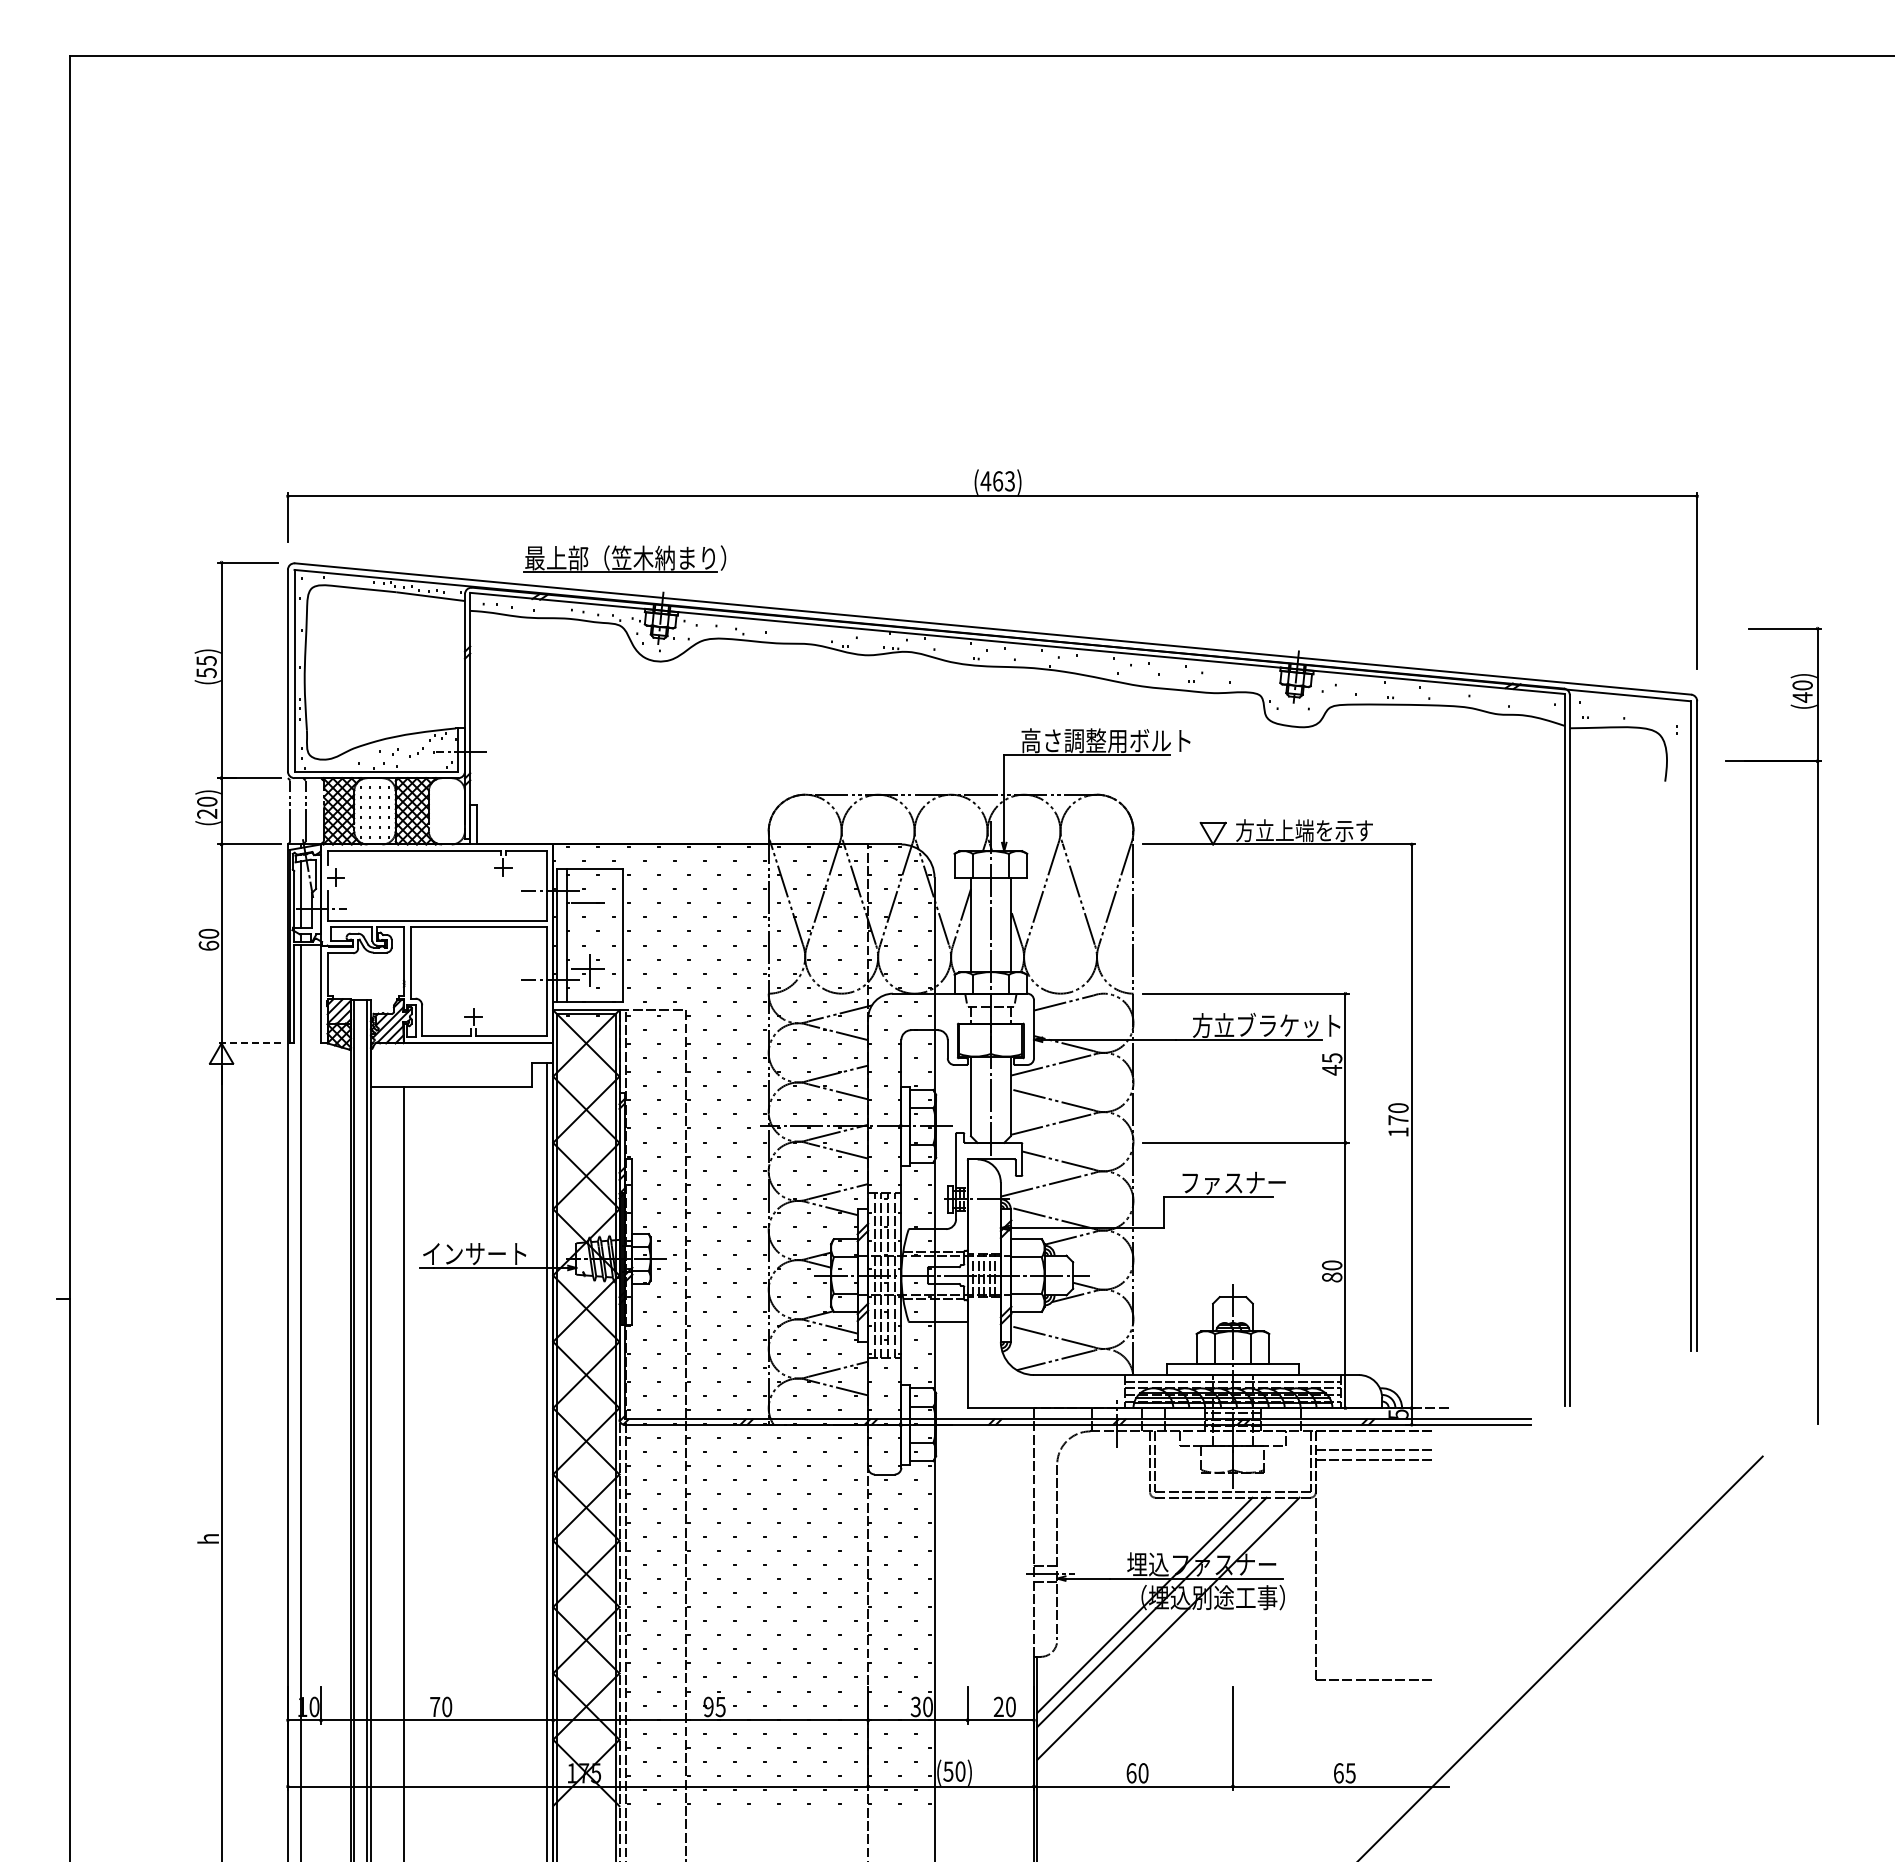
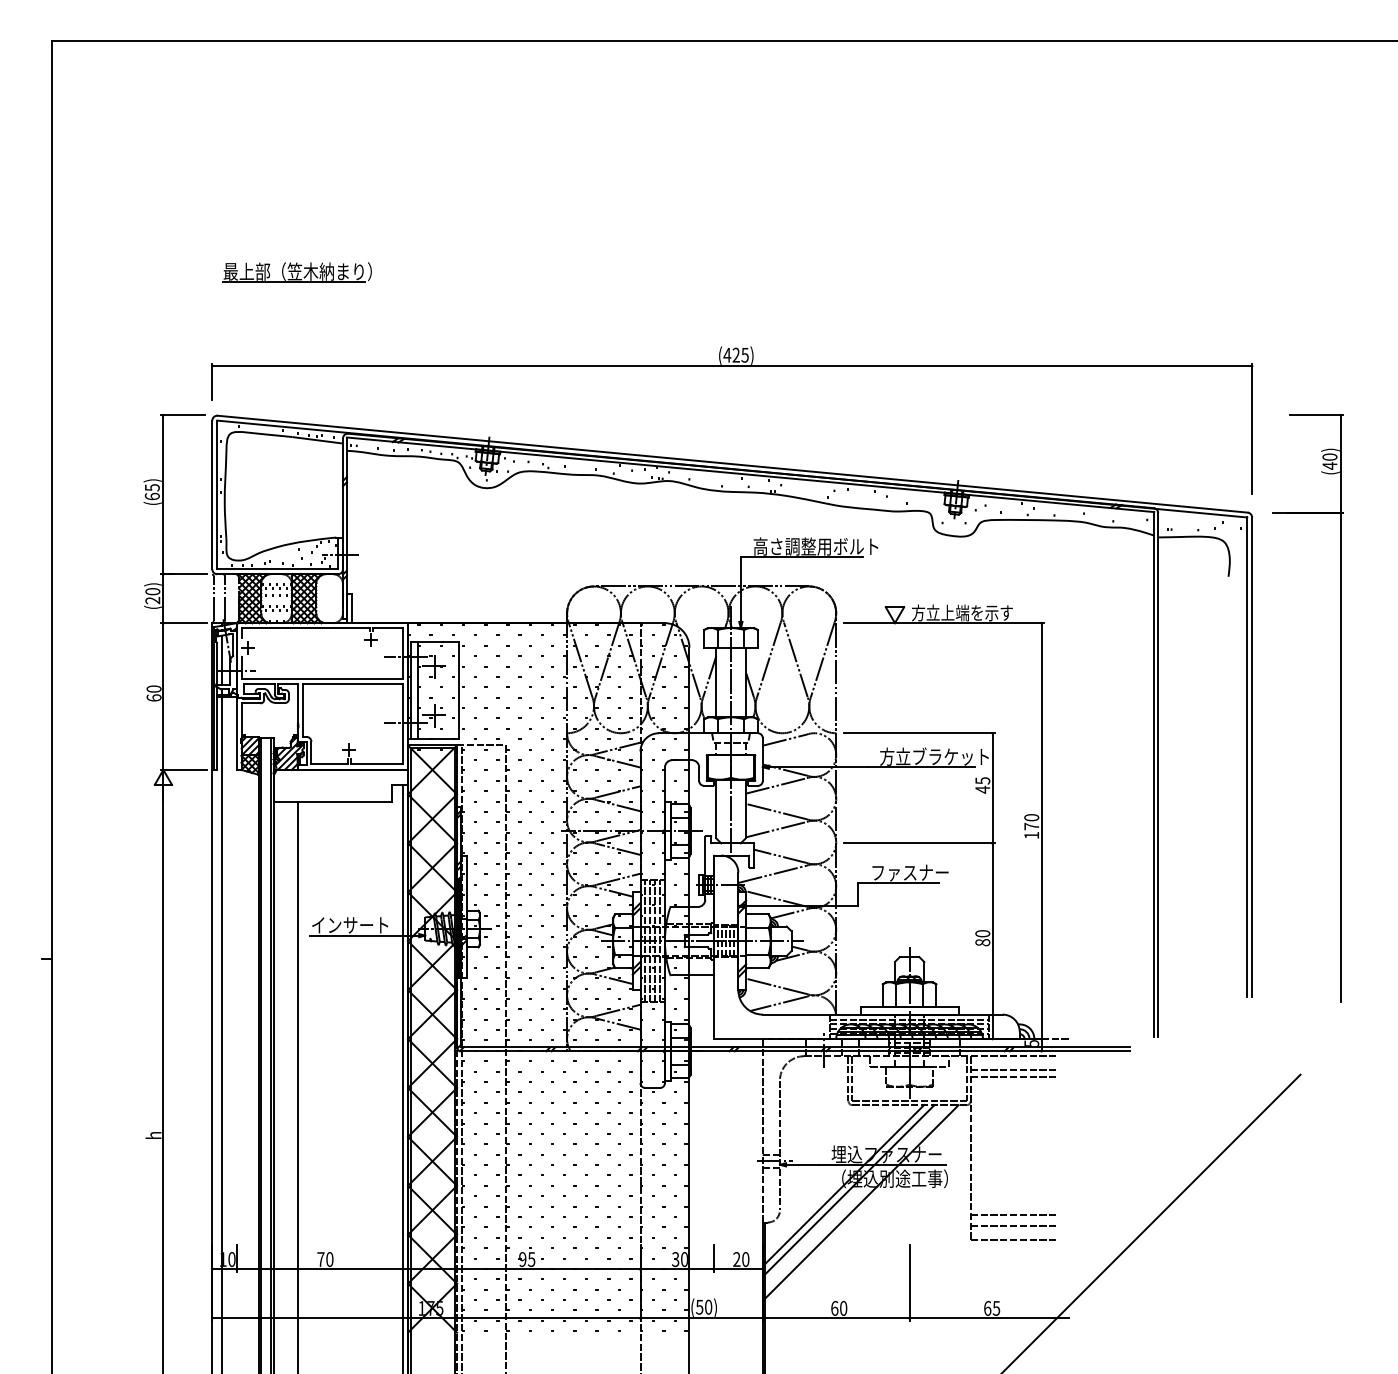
text: (1003, 481) -> (740, 355), (463) -> (425)
part: (624, 558) -> (296, 271), moved
text: (206, 672) -> (152, 496), (55) -> (65)
line: (589, 902) -> (434, 665), added
part: (1817, 1025) -> (1340, 708), moved
line: (249, 1043) -> (184, 770), dashed -> solid
line: (1373, 1646) -> (1013, 1214), added
line: (1373, 1661) -> (1013, 1225), added

